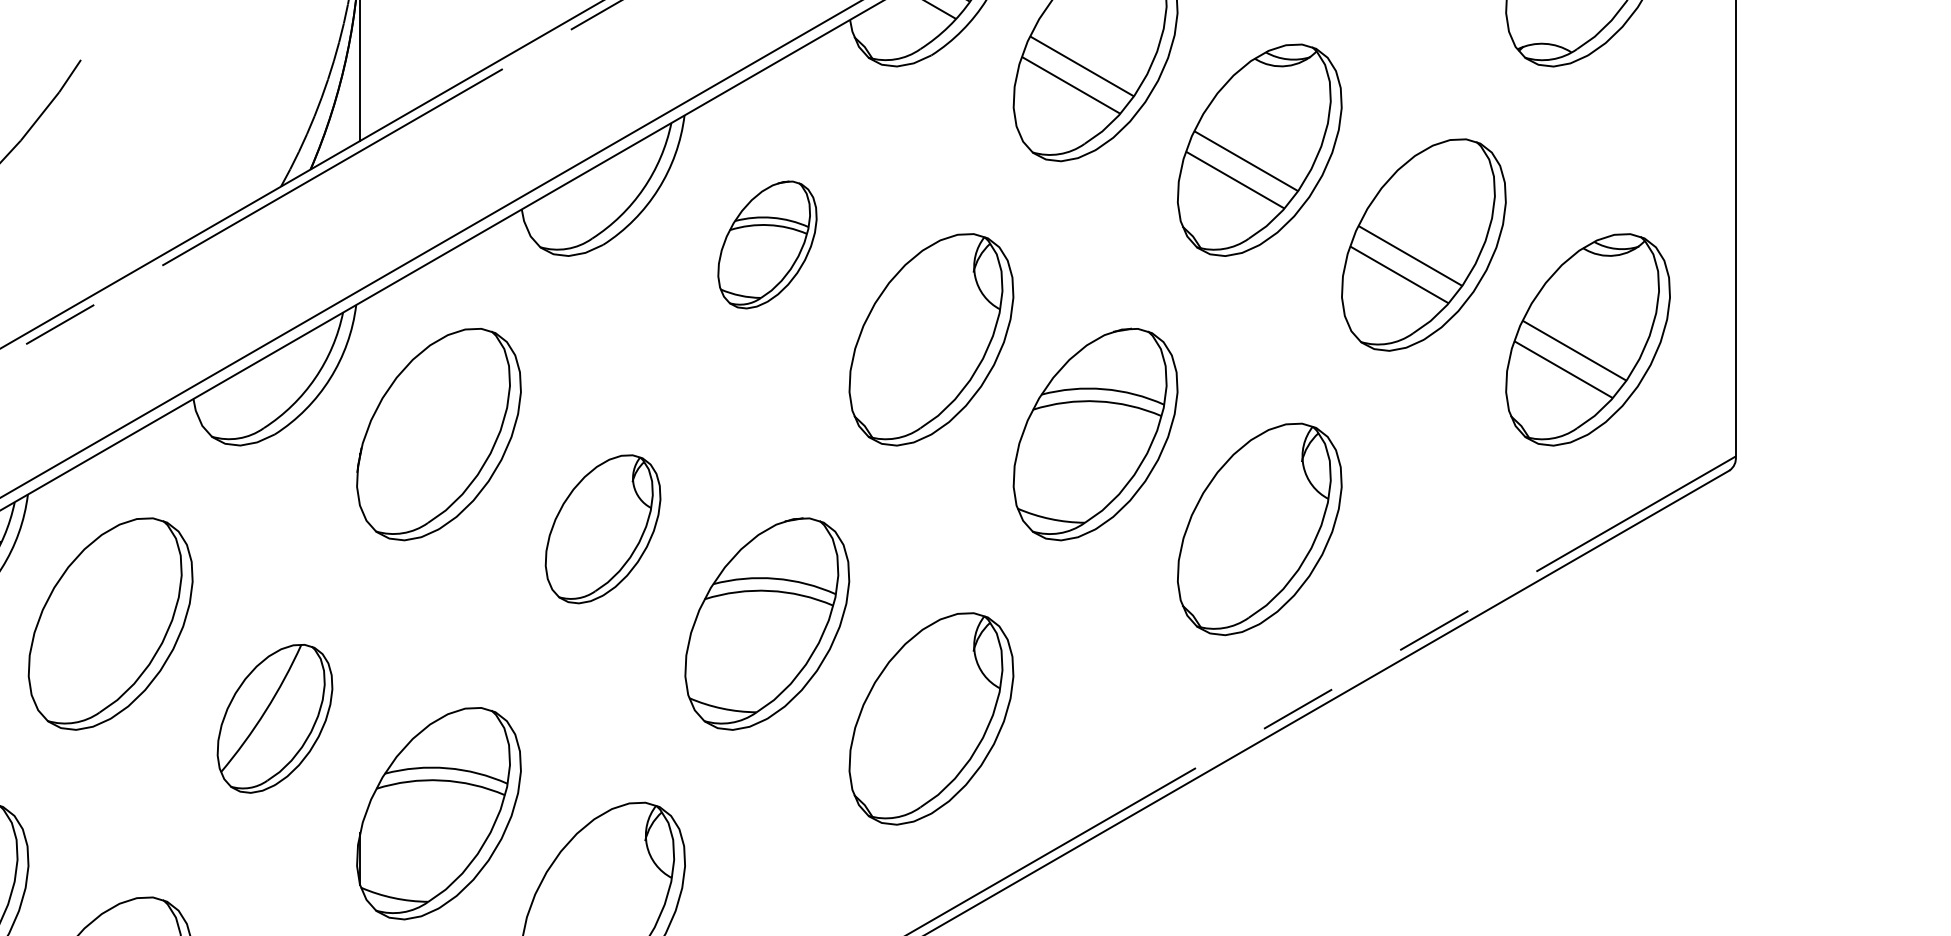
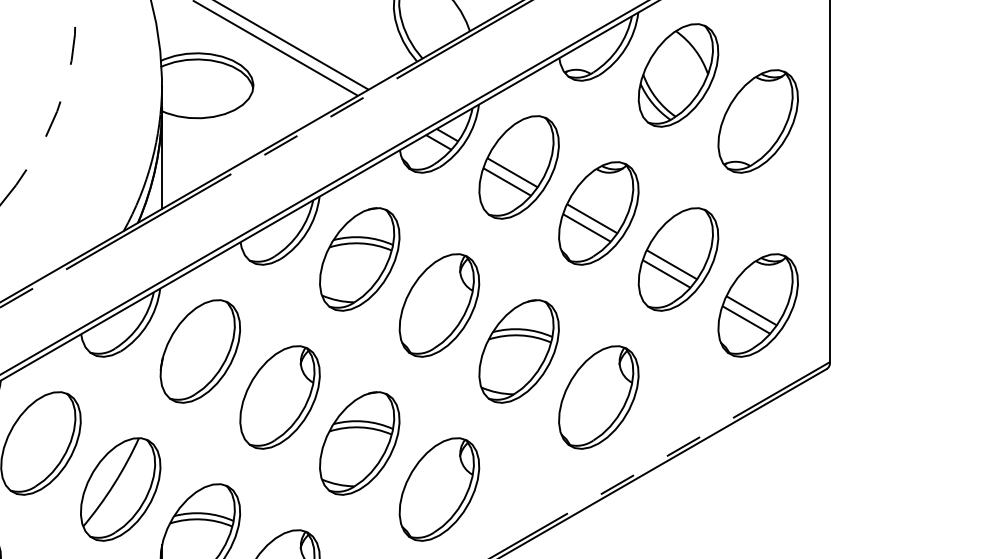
part: (766, 245) -> (359, 259), size x1.67
part: (601, 529) -> (279, 397), size x1.43
part: (274, 718) -> (120, 489), size x1.43

